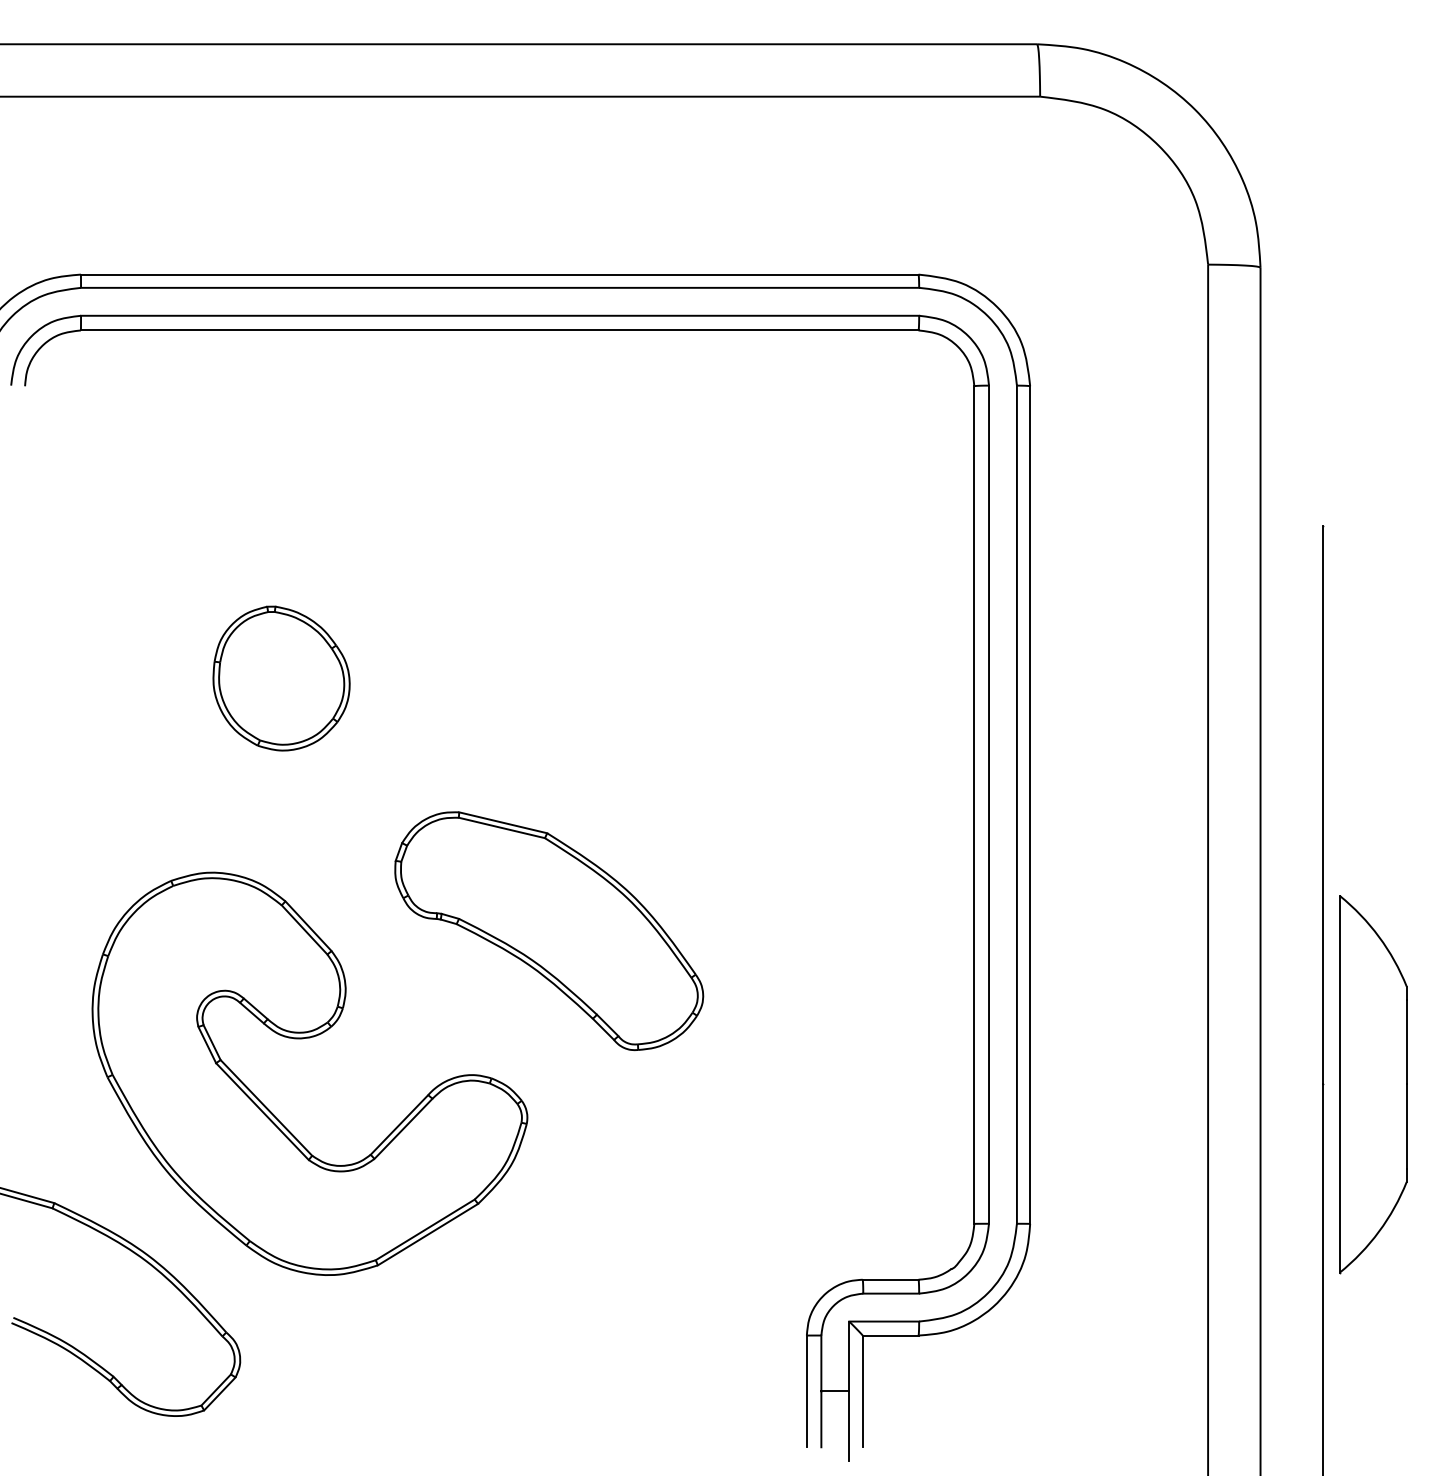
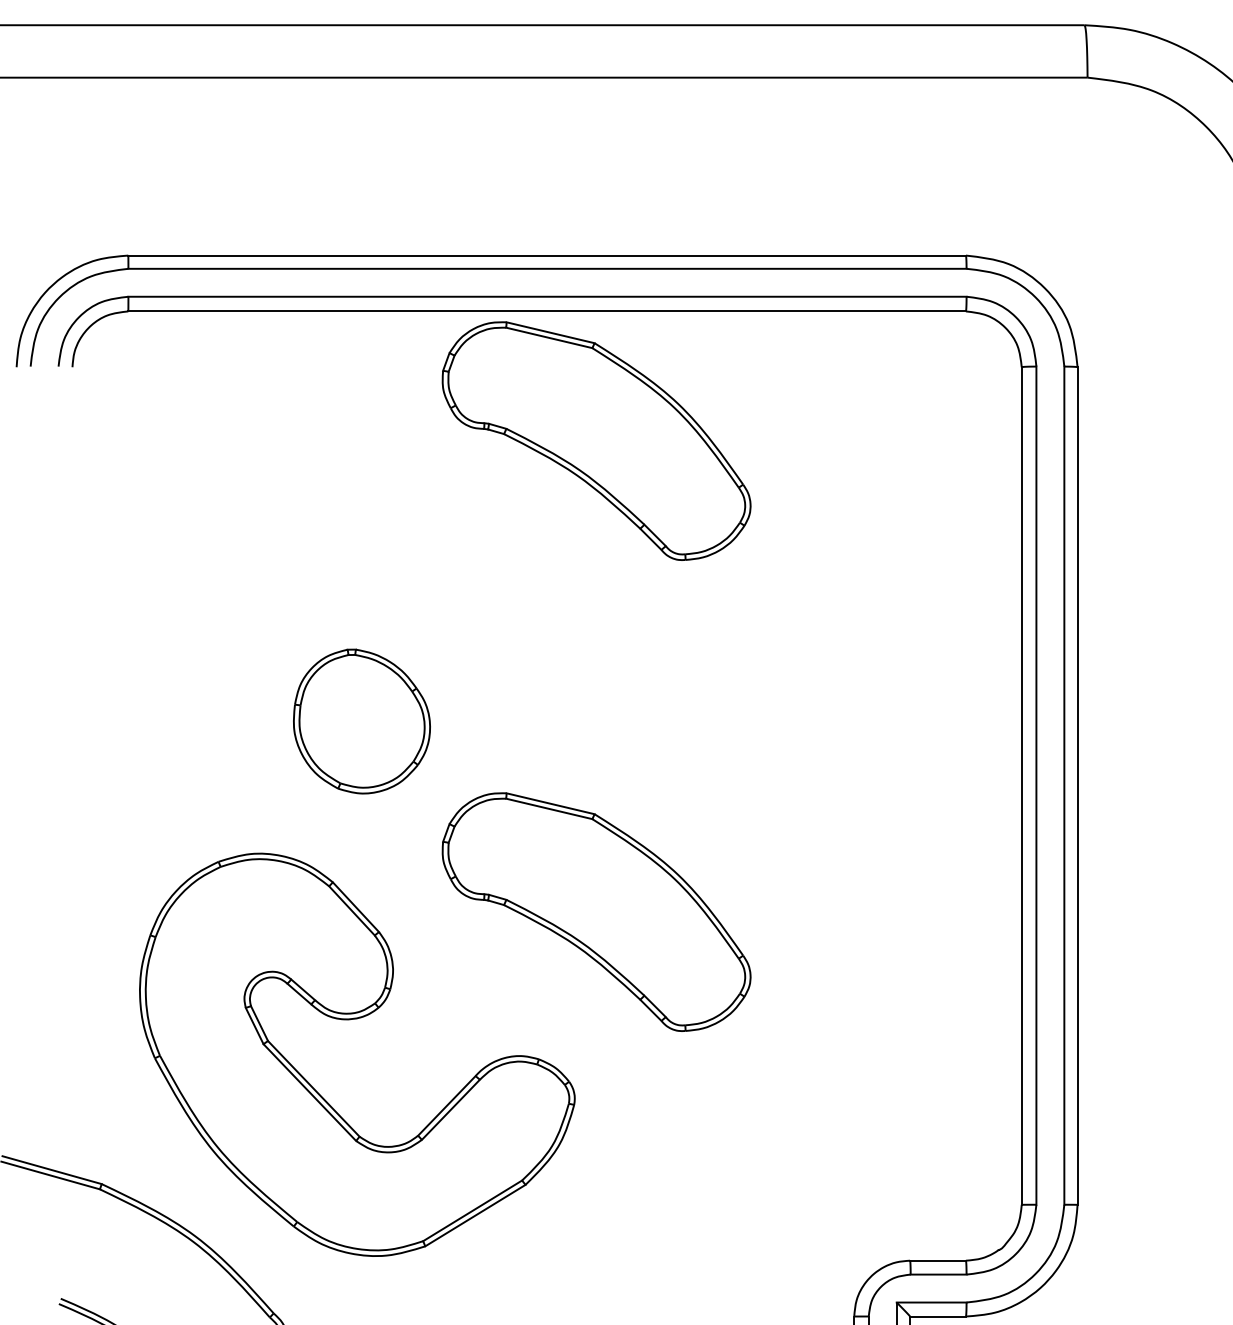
part: (549, 460) -> (596, 441), added
part: (281, 678) -> (361, 721), moved

